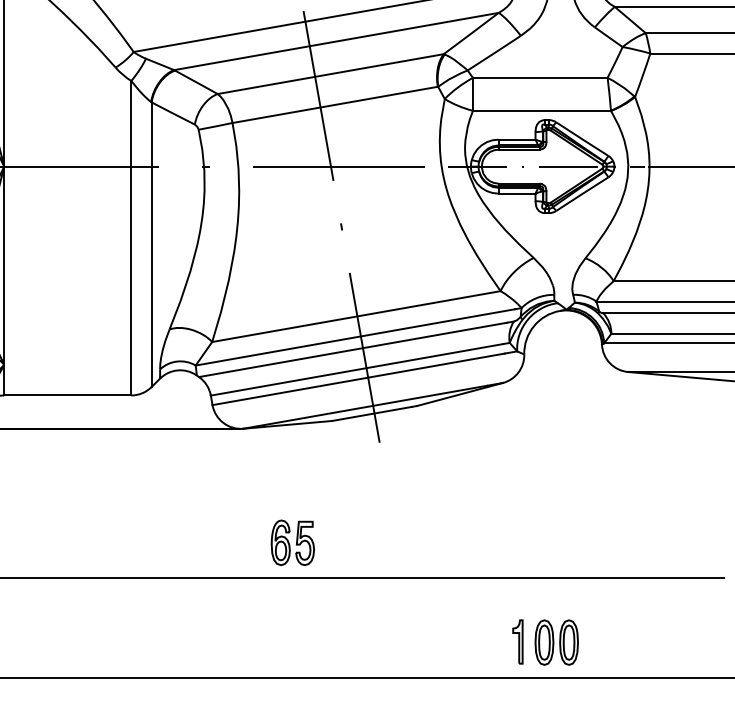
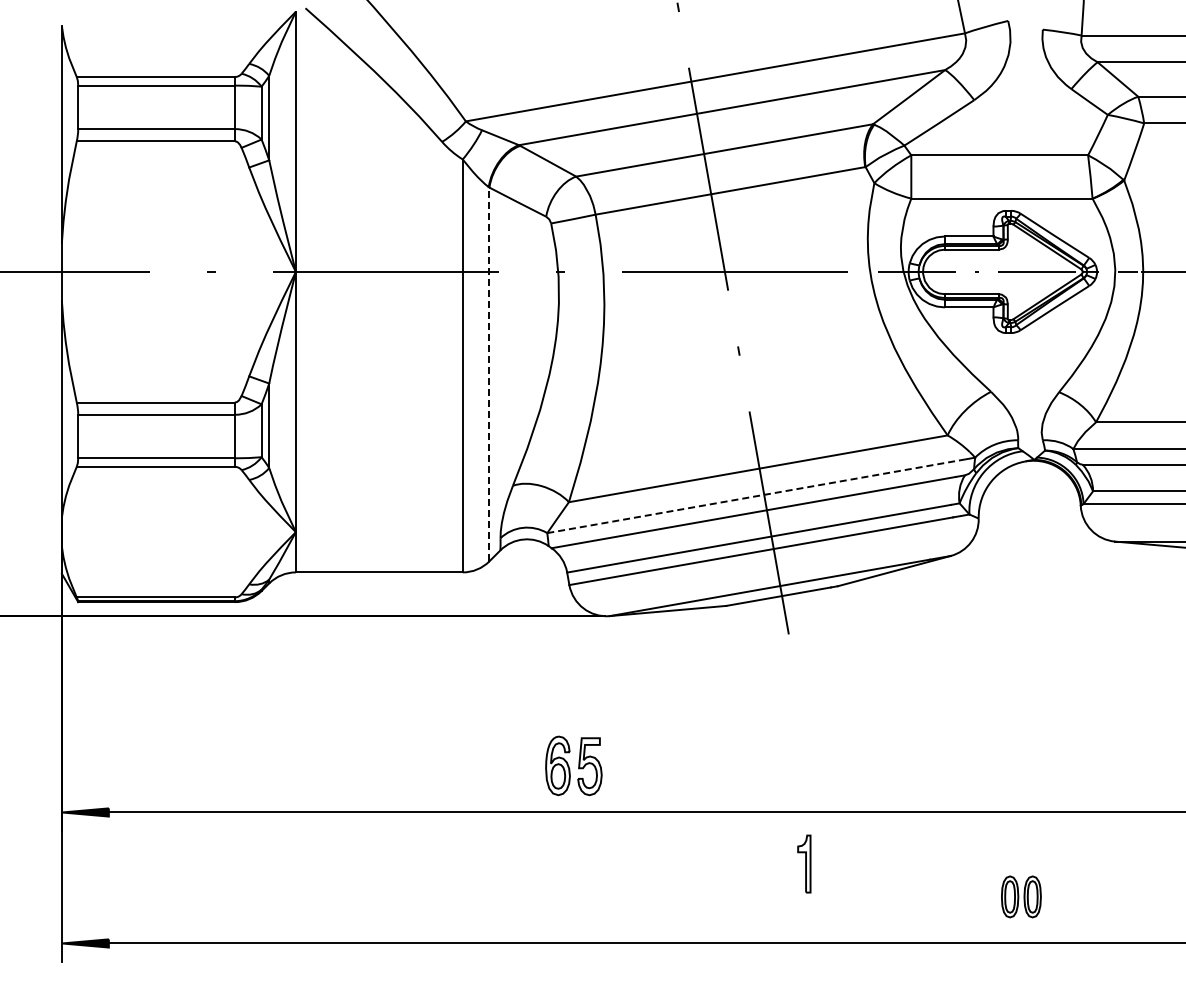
line: (151, 244) -> (489, 374), solid -> dashed
line: (355, 337) -> (756, 496), solid -> dashed
part: (292, 542) -> (573, 765), moved
part: (518, 641) -> (804, 863), moved
part: (556, 642) -> (1021, 896), size x0.7

